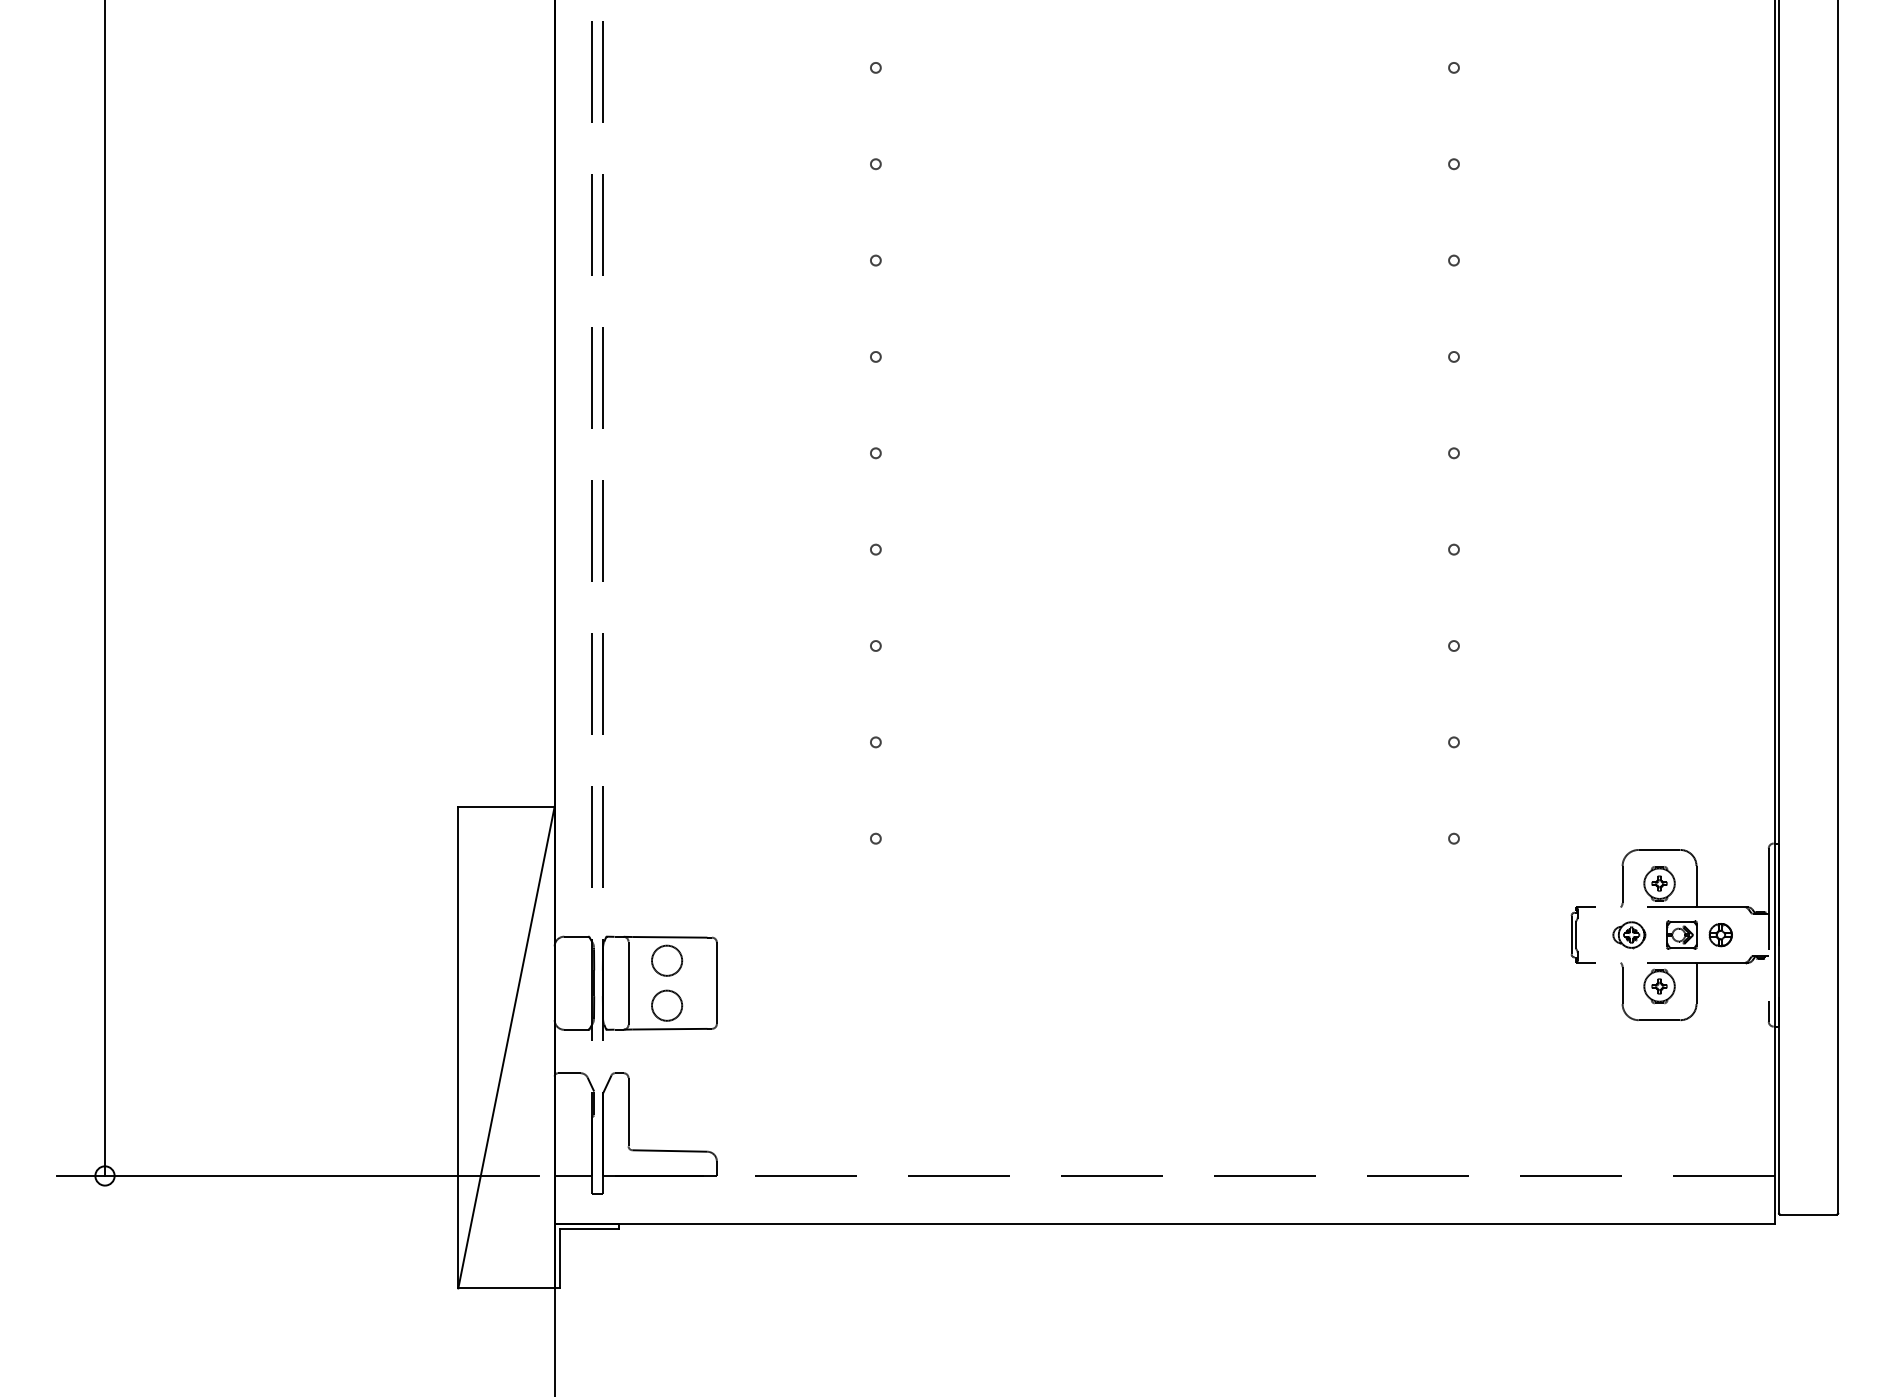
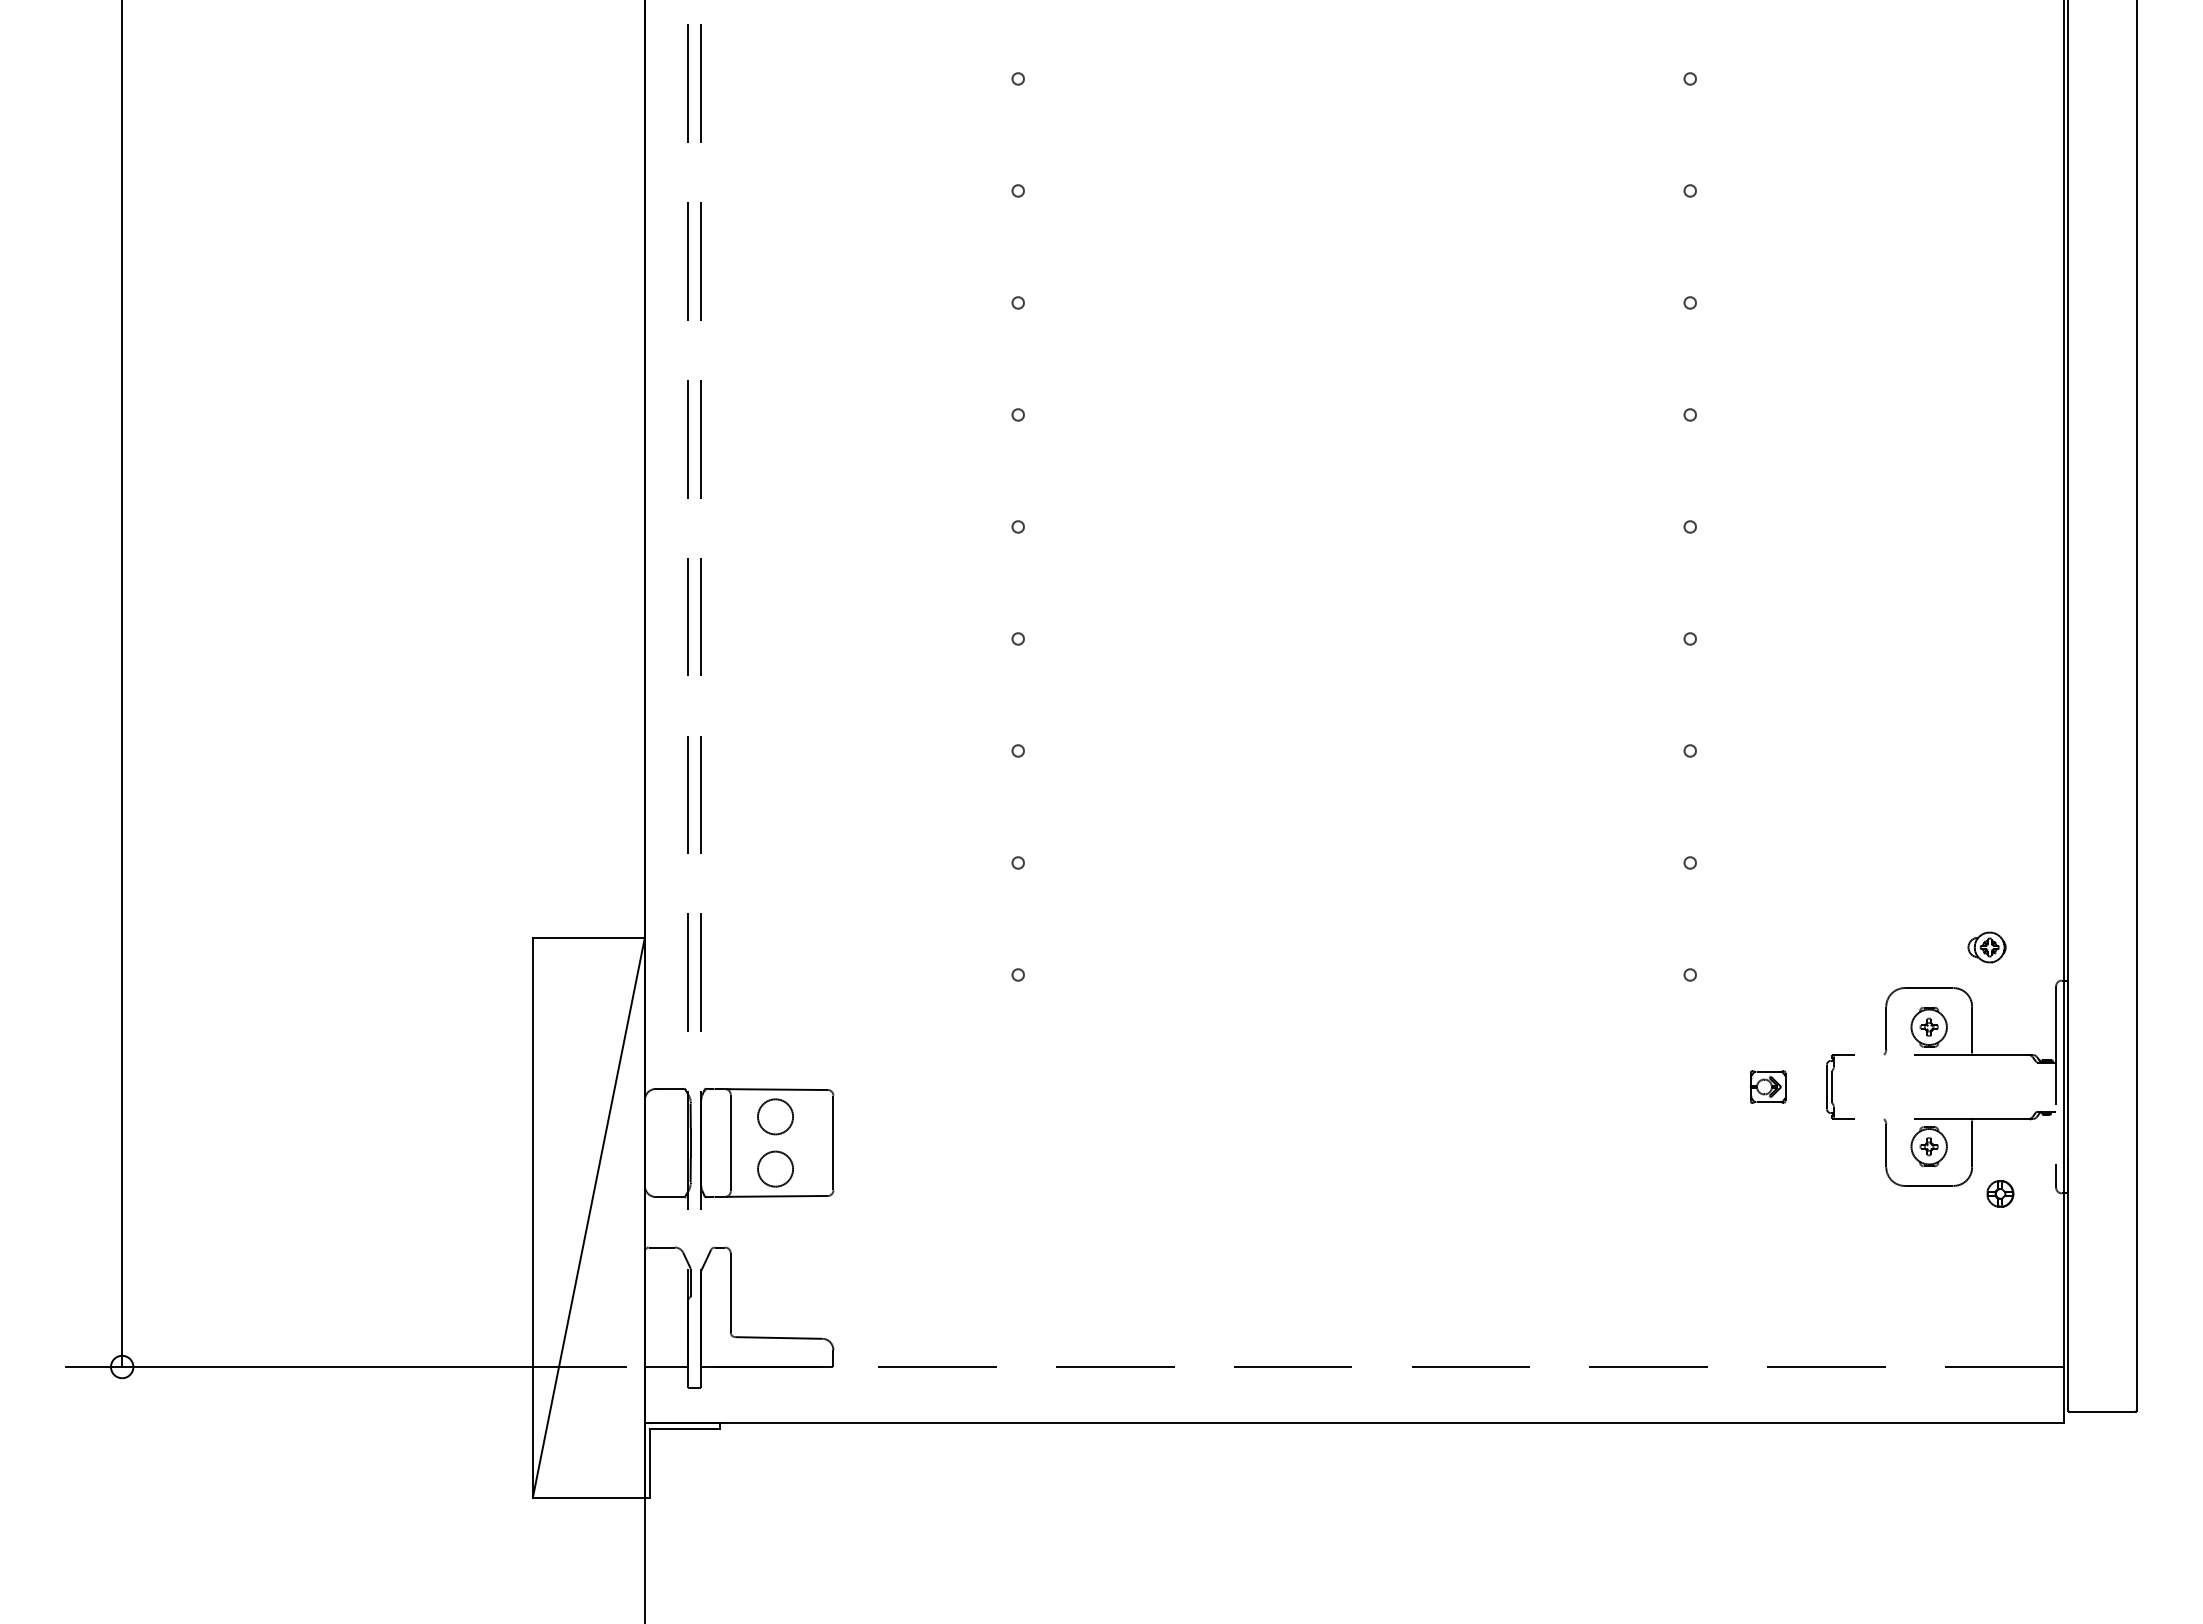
part: (1681, 934) -> (1767, 1086), moved
part: (1629, 935) -> (1987, 948), moved
part: (1720, 935) -> (2000, 1194), moved

